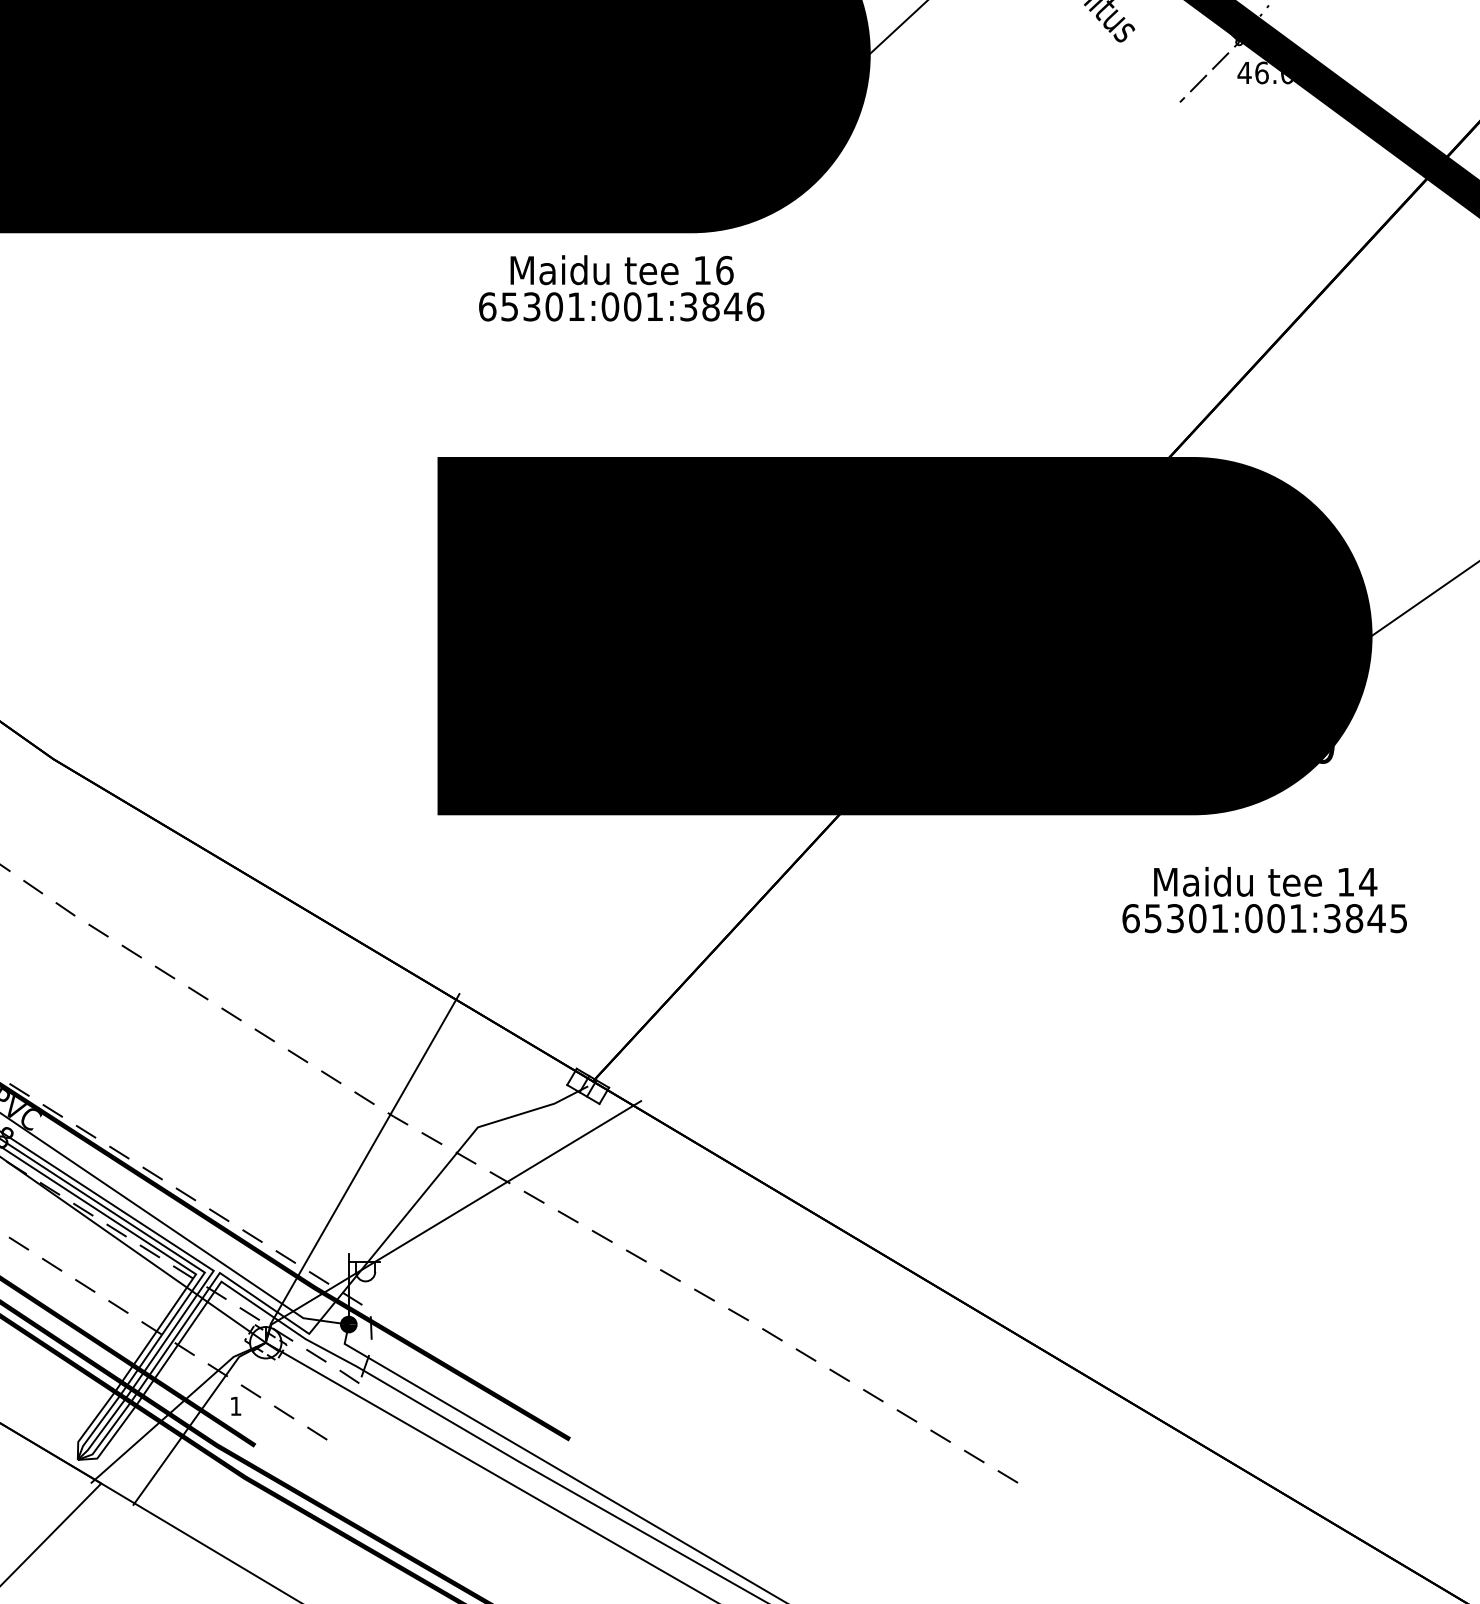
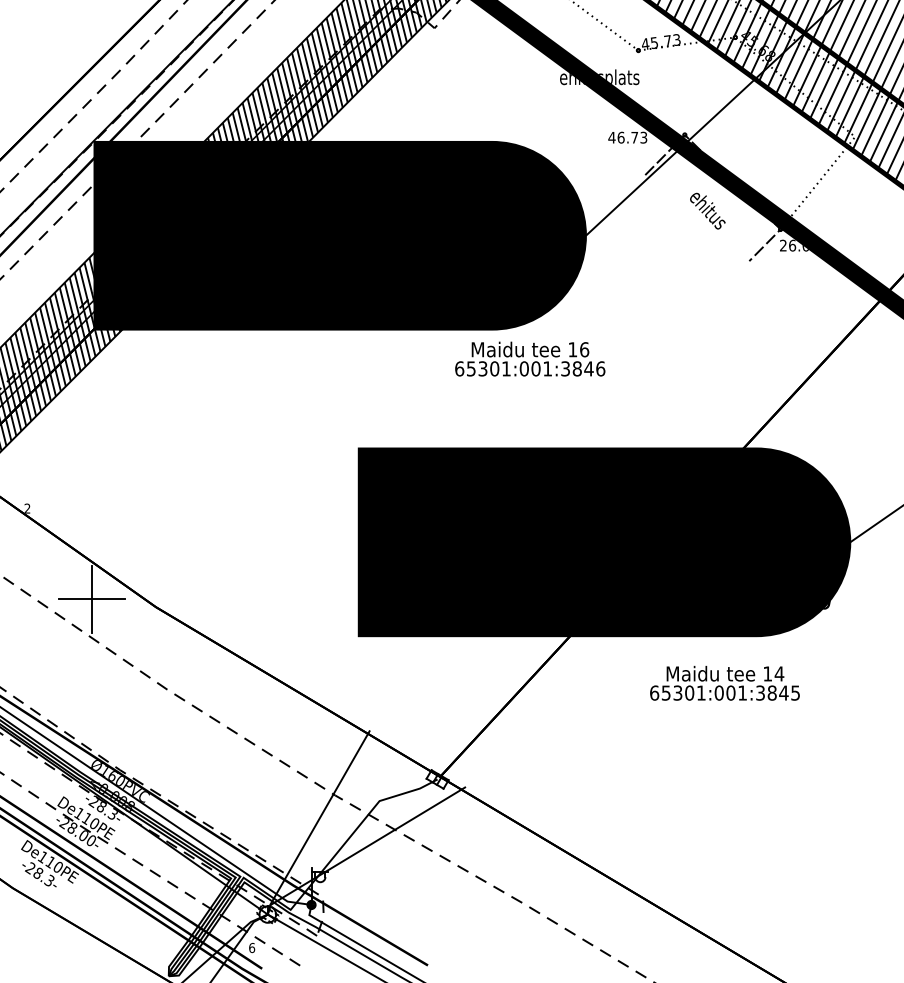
text: (1244, 72) -> (783, 245), 46.05 -> 26.05
text: (622, 287) -> (530, 358), moved
text: (1263, 898) -> (724, 682), moved
text: (236, 1405) -> (252, 947), 1 -> 6

